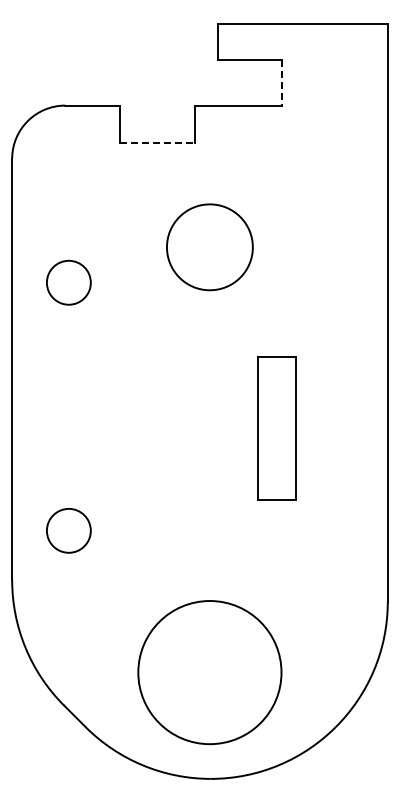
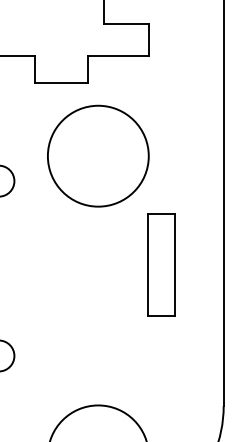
line: (281, 83) -> (148, 40), dashed -> solid
line: (157, 142) -> (61, 82), dashed -> solid
circle: (209, 246) -> (98, 155), size x1.67
part: (276, 428) -> (160, 264), moved

